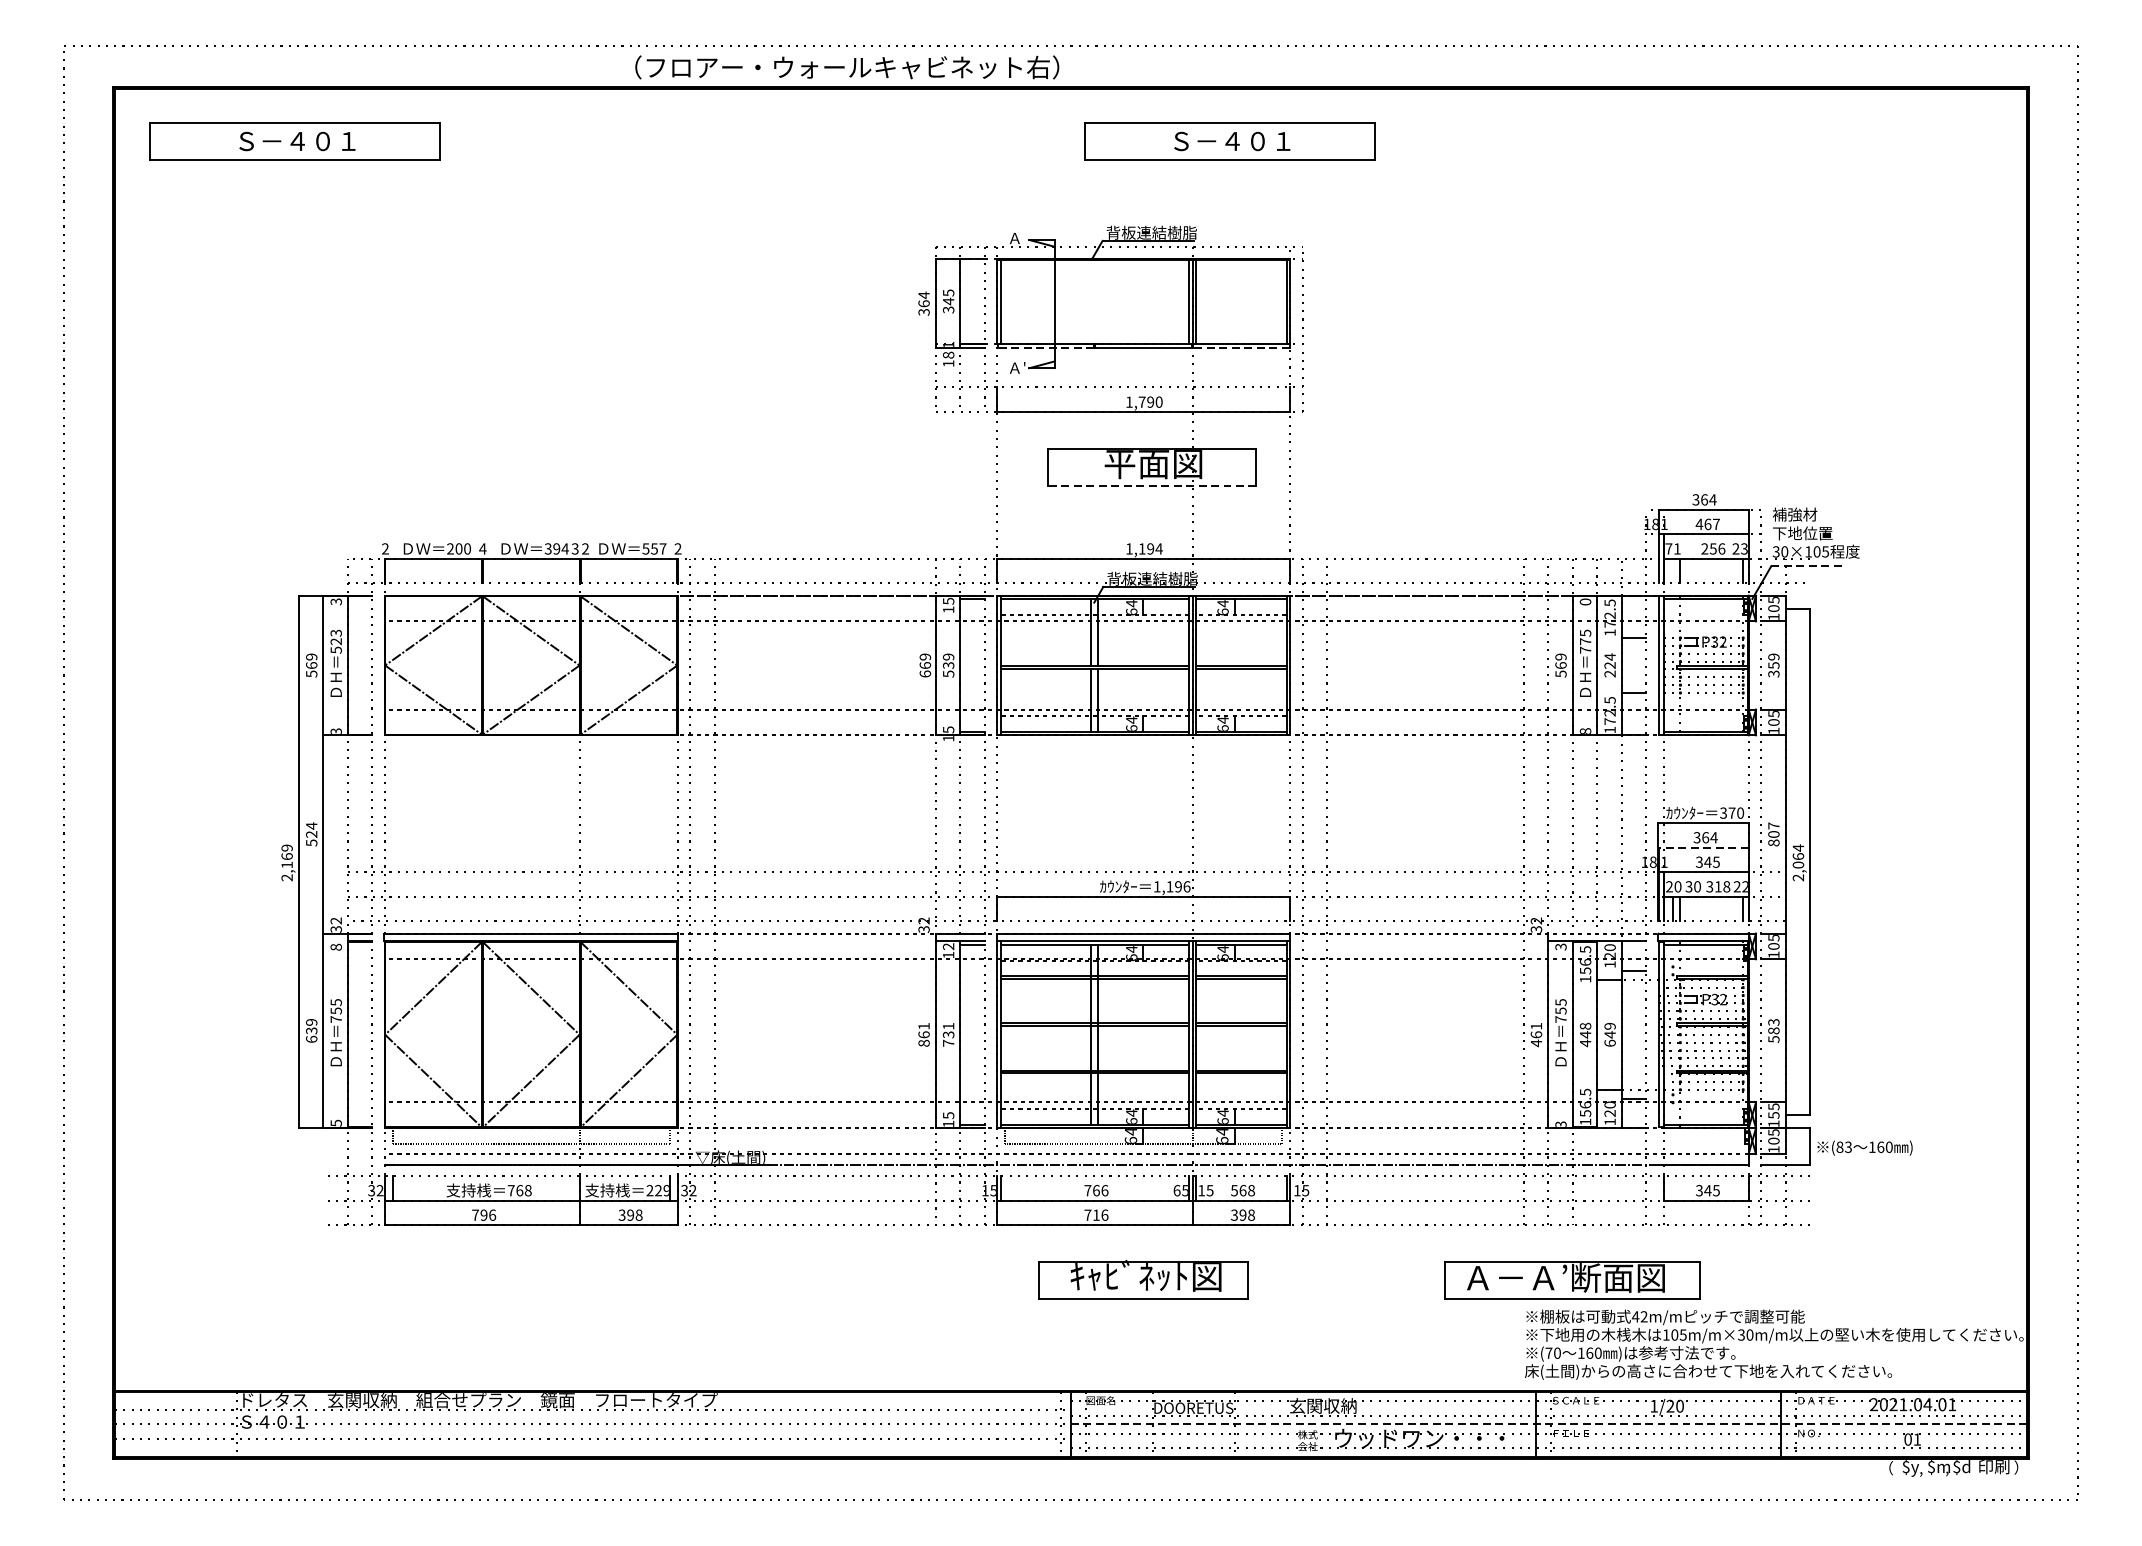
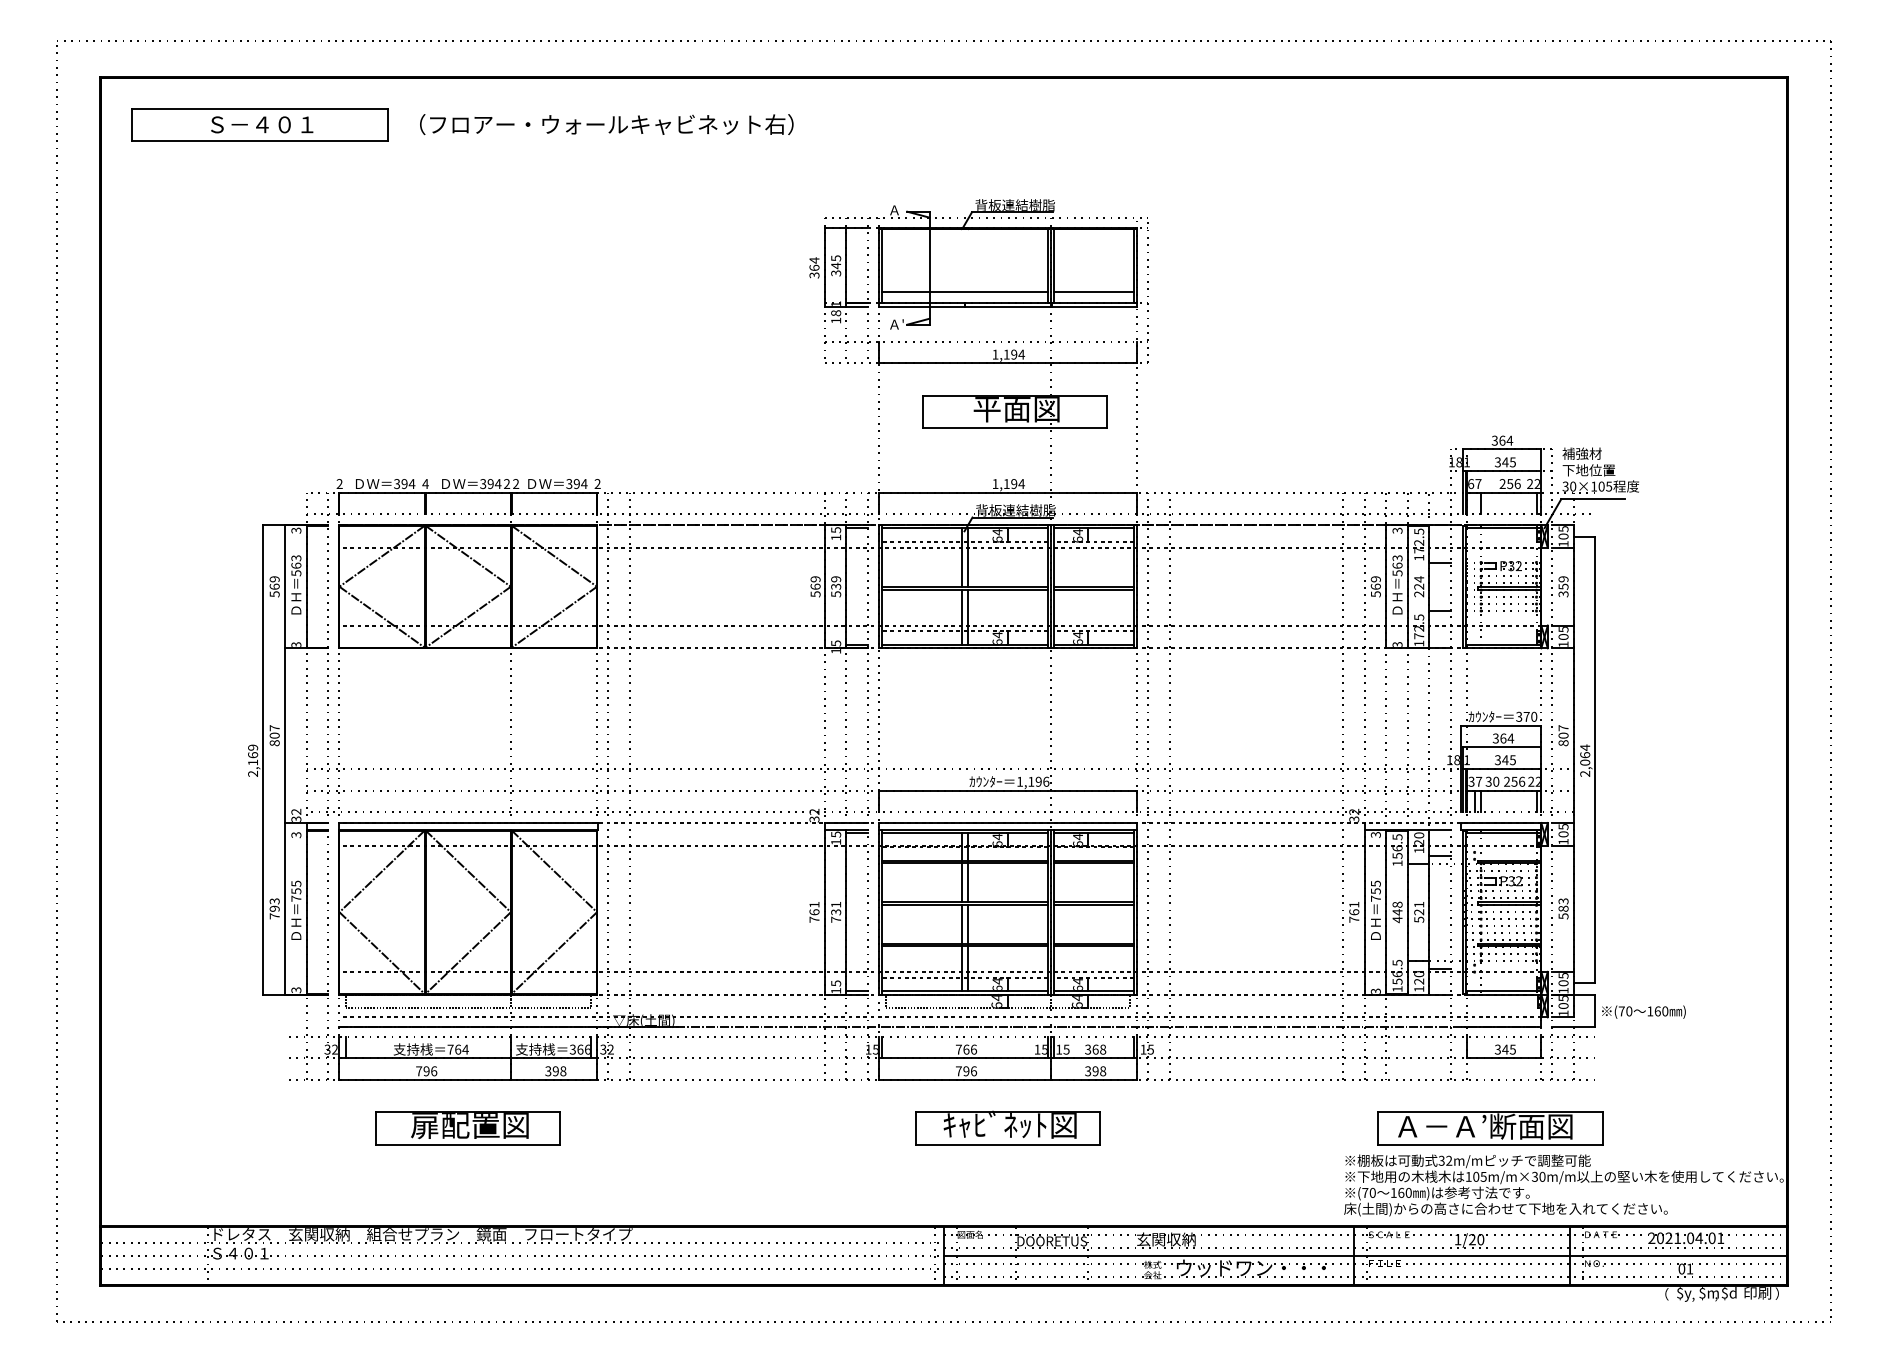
text: (846, 67) -> (606, 124), moved
part: (1229, 141) -> (1083, 124), removed
line: (1094, 330) -> (964, 291), added
line: (1241, 330) -> (1094, 291), added
line: (1045, 348) -> (921, 307), dashed -> solid
line: (1241, 348) -> (1094, 307), dashed -> solid
text: (1150, 402) -> (1014, 354), 1,790 -> 1,194
line: (1152, 485) -> (1015, 428), dashed -> solid
text: (1706, 524) -> (1504, 462), 467 -> 345
text: (654, 548) -> (576, 483), 557 -> 394
text: (458, 549) -> (404, 484), 200 -> 394
text: (575, 549) -> (507, 484), 3 -> 2
text: (1672, 549) -> (1474, 484), 71 -> 67
text: (1743, 549) -> (1536, 484), 23 -> 22
line: (1806, 566) -> (1592, 499), dashed -> solid
text: (1585, 601) -> (1397, 530), 0 -> 3
text: (336, 641) -> (296, 565), 523 -> 563
text: (1585, 641) -> (1397, 565), 775 -> 563
text: (925, 674) -> (815, 594), 669 -> 569
text: (1585, 729) -> (1397, 643), 8 -> 3
text: (311, 834) -> (274, 735), 524 -> 807
line: (1703, 847) -> (1501, 747), dashed -> solid
text: (1673, 886) -> (1475, 781), 20 -> 37
text: (1718, 886) -> (1514, 781), 318 -> 256
text: (949, 946) -> (836, 834), 12 -> 15
text: (336, 947) -> (296, 835), 8 -> 3
text: (311, 1030) -> (274, 908), 639 -> 793
text: (1610, 1033) -> (1419, 911), 649 -> 521
text: (924, 1043) -> (814, 919), 861 -> 761
text: (1536, 1043) -> (1354, 919), 461 -> 761
text: (1773, 1115) -> (1563, 983), 155 -> 105
text: (335, 1122) -> (295, 989), 5 -> 3
text: (1844, 1147) -> (1625, 1011), (83 -> (70
text: (1234, 1189) -> (1088, 1048), 568 -> 368
text: (528, 1190) -> (465, 1049), 768 -> 764
text: (657, 1190) -> (579, 1049), 229 -> 366
text: (1177, 1190) -> (1037, 1049), 65 -> 15
text: (1096, 1215) -> (966, 1071), 716 -> 796
part: (530, 1280) -> (467, 1128), added
part: (1571, 1280) -> (1490, 1128), moved
text: (1635, 1316) -> (1441, 1160), 42m/m -> 32m/m
line: (1549, 1424) -> (1365, 1255), dashed -> solid

